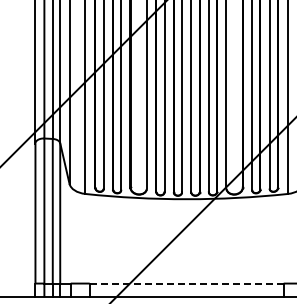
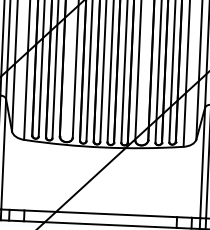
line: (186, 283) -> (100, 213), dashed -> solid

